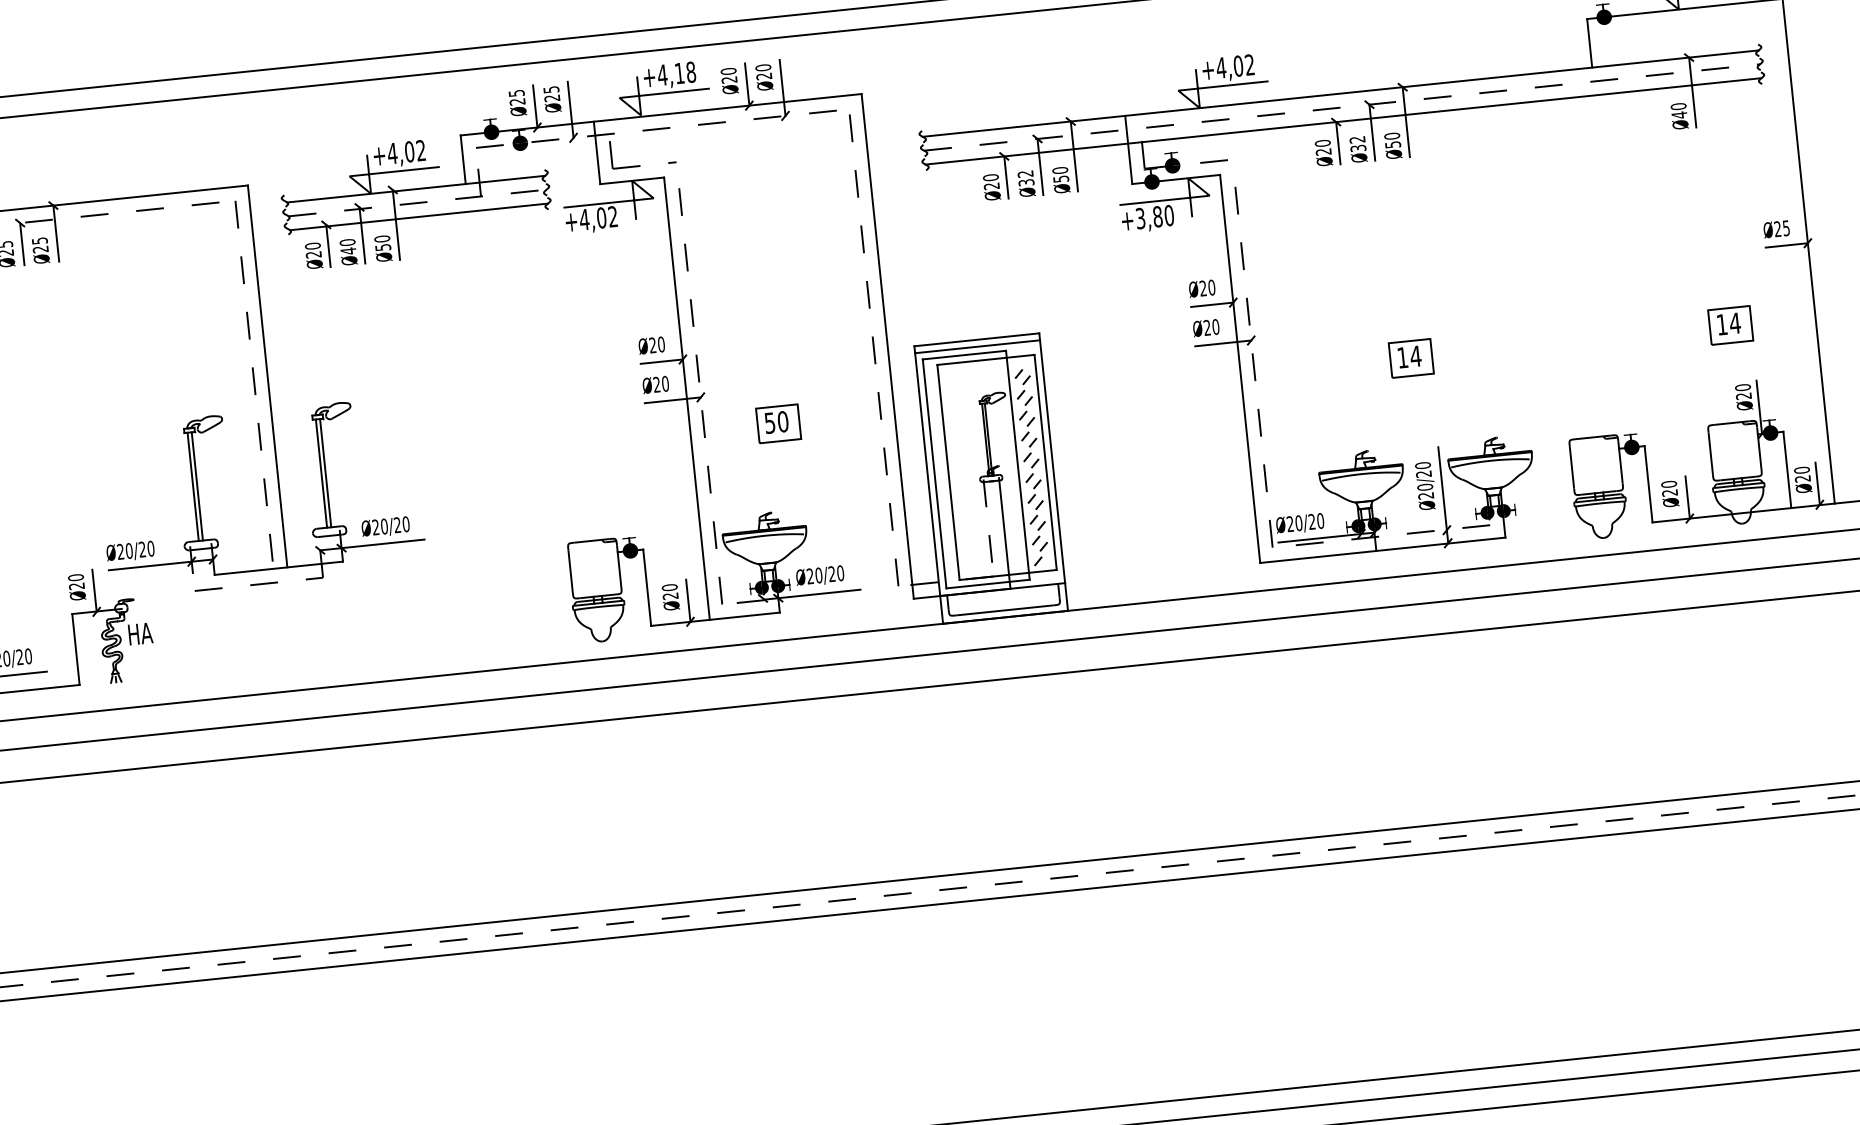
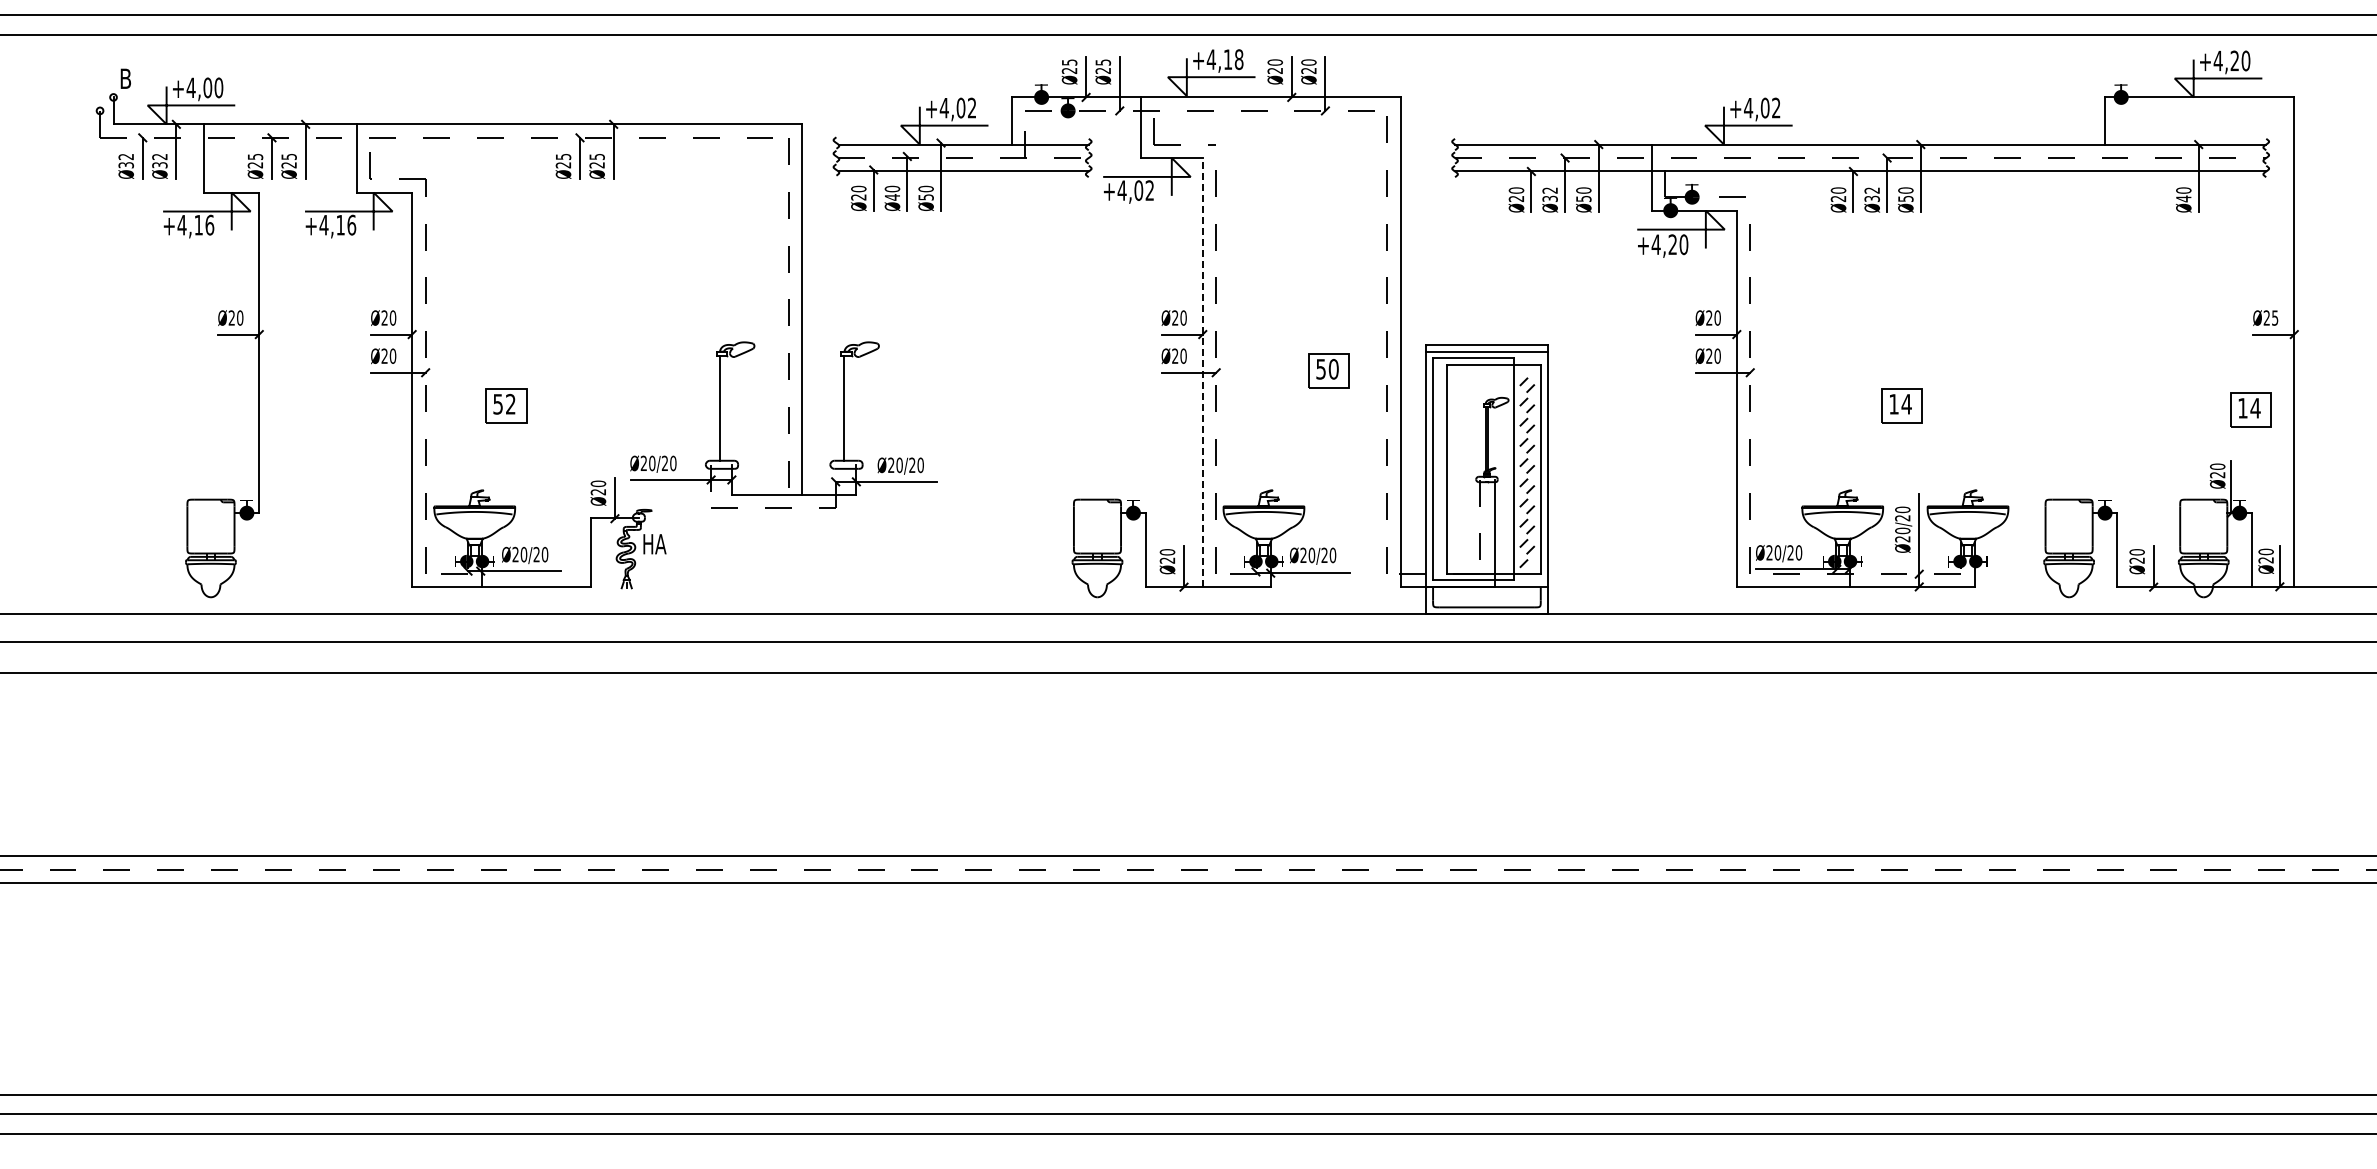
text: (1149, 217) -> (1664, 244), +3,80 -> +4,20
part: (1730, 325) -> (2250, 409), moved
line: (686, 398) -> (1202, 372), solid -> dashed
part: (777, 423) -> (1328, 370), moved
line: (325, 472) -> (848, 407), removed
line: (197, 485) -> (724, 407), removed

